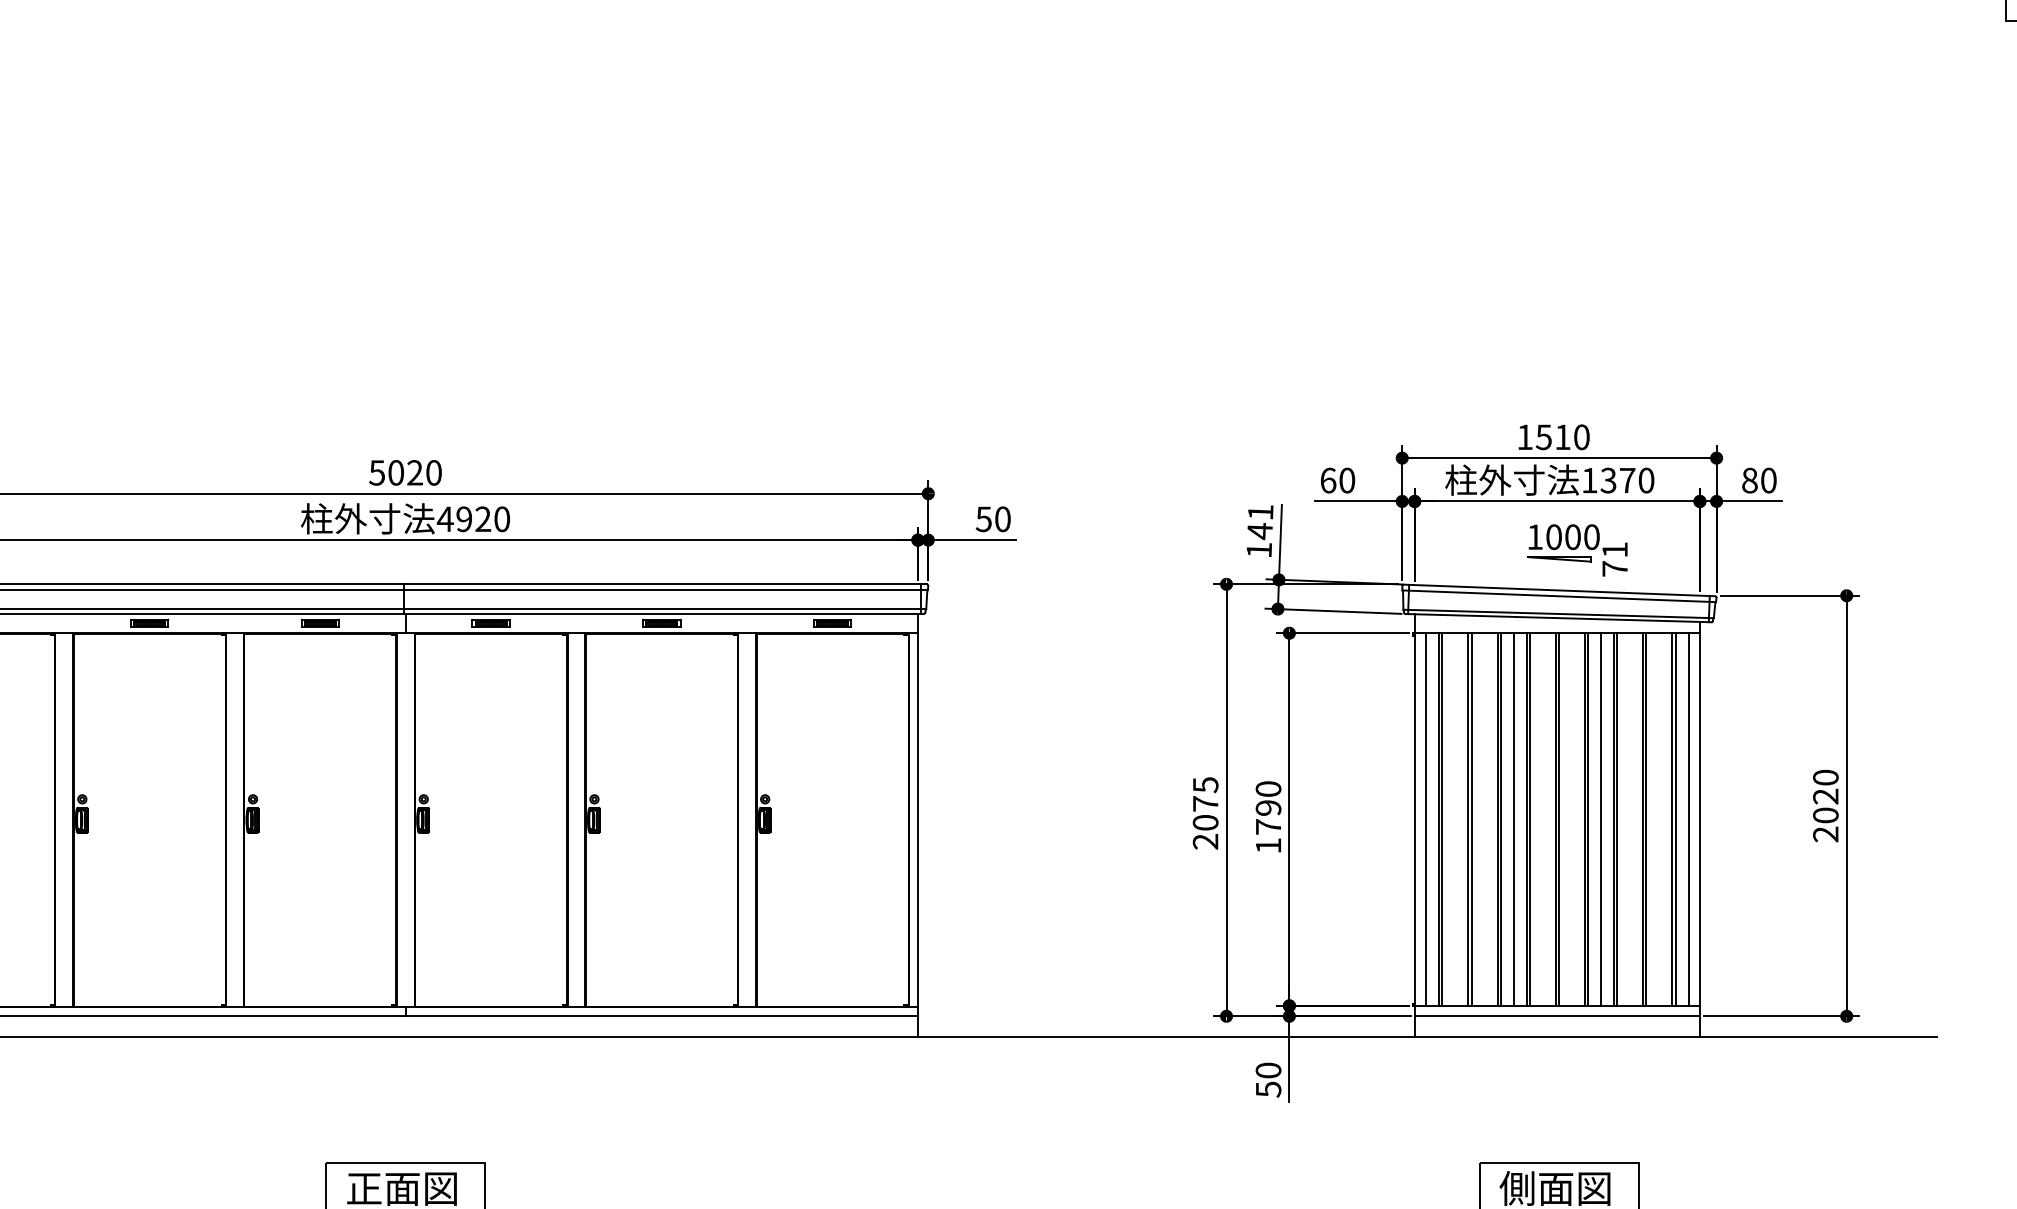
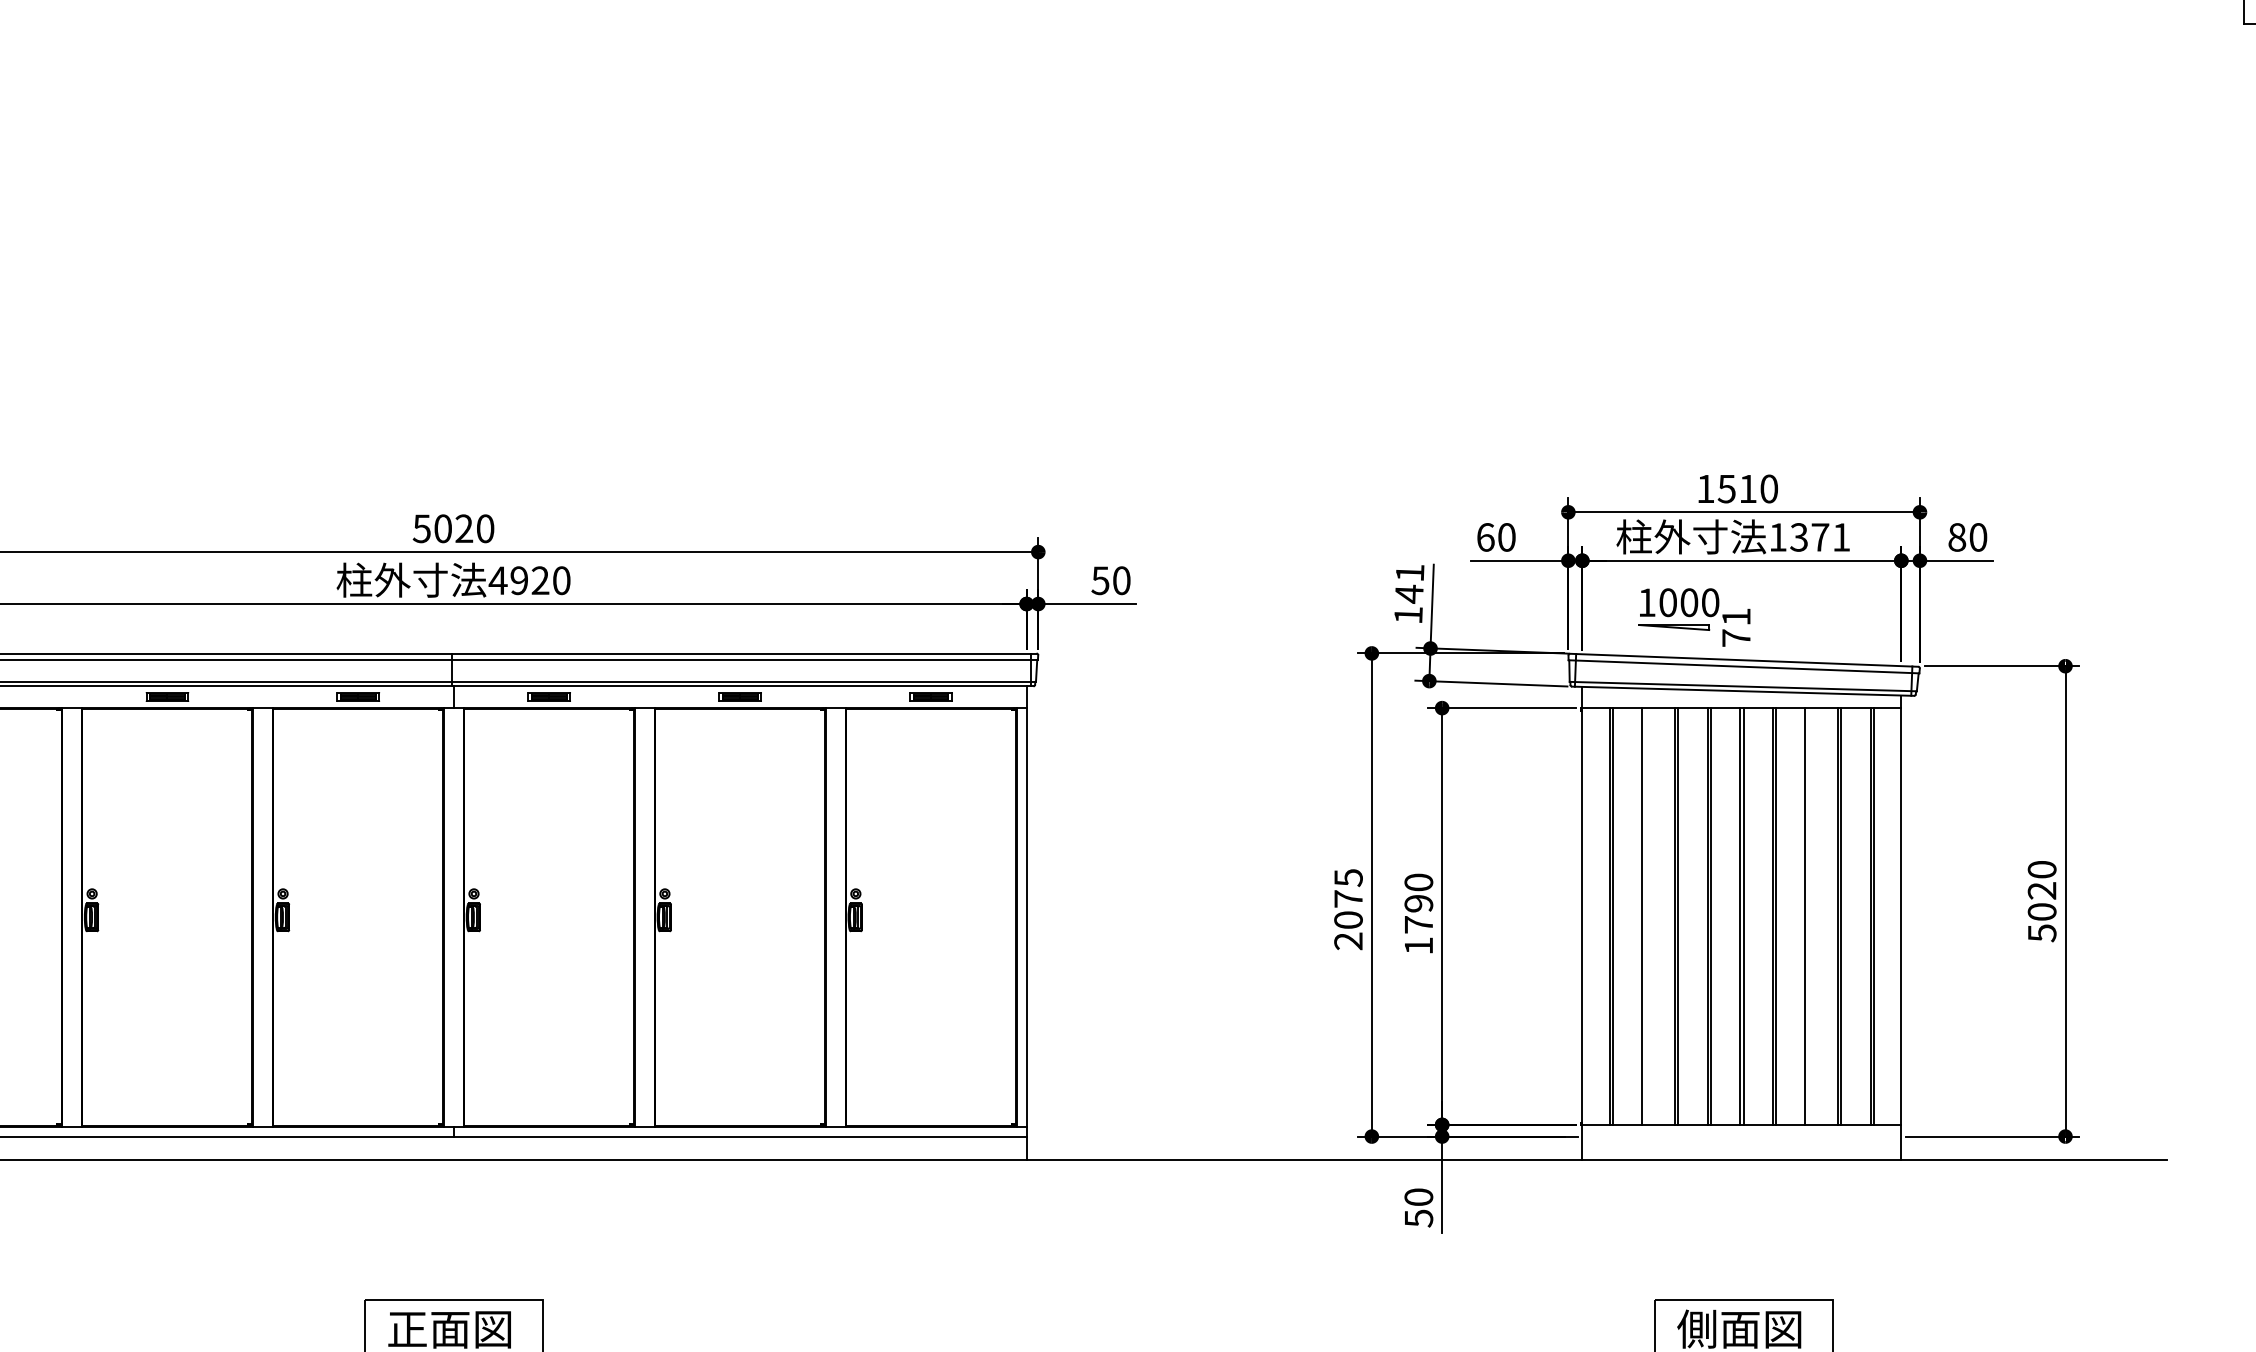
text: (1646, 480) -> (1841, 537), 1370 -> 1371
part: (1577, 550) -> (1694, 617), moved
line: (1426, 819) -> (1595, 916), removed
line: (1471, 819) -> (1645, 916), removed
line: (1514, 819) -> (1693, 916), removed
line: (1600, 819) -> (1790, 916), removed
line: (1616, 819) -> (1808, 916), removed
line: (1688, 819) -> (1888, 916), removed
text: (1825, 834) -> (2041, 933), 2020 -> 5020
line: (1557, 1016) -> (1741, 1136), removed

